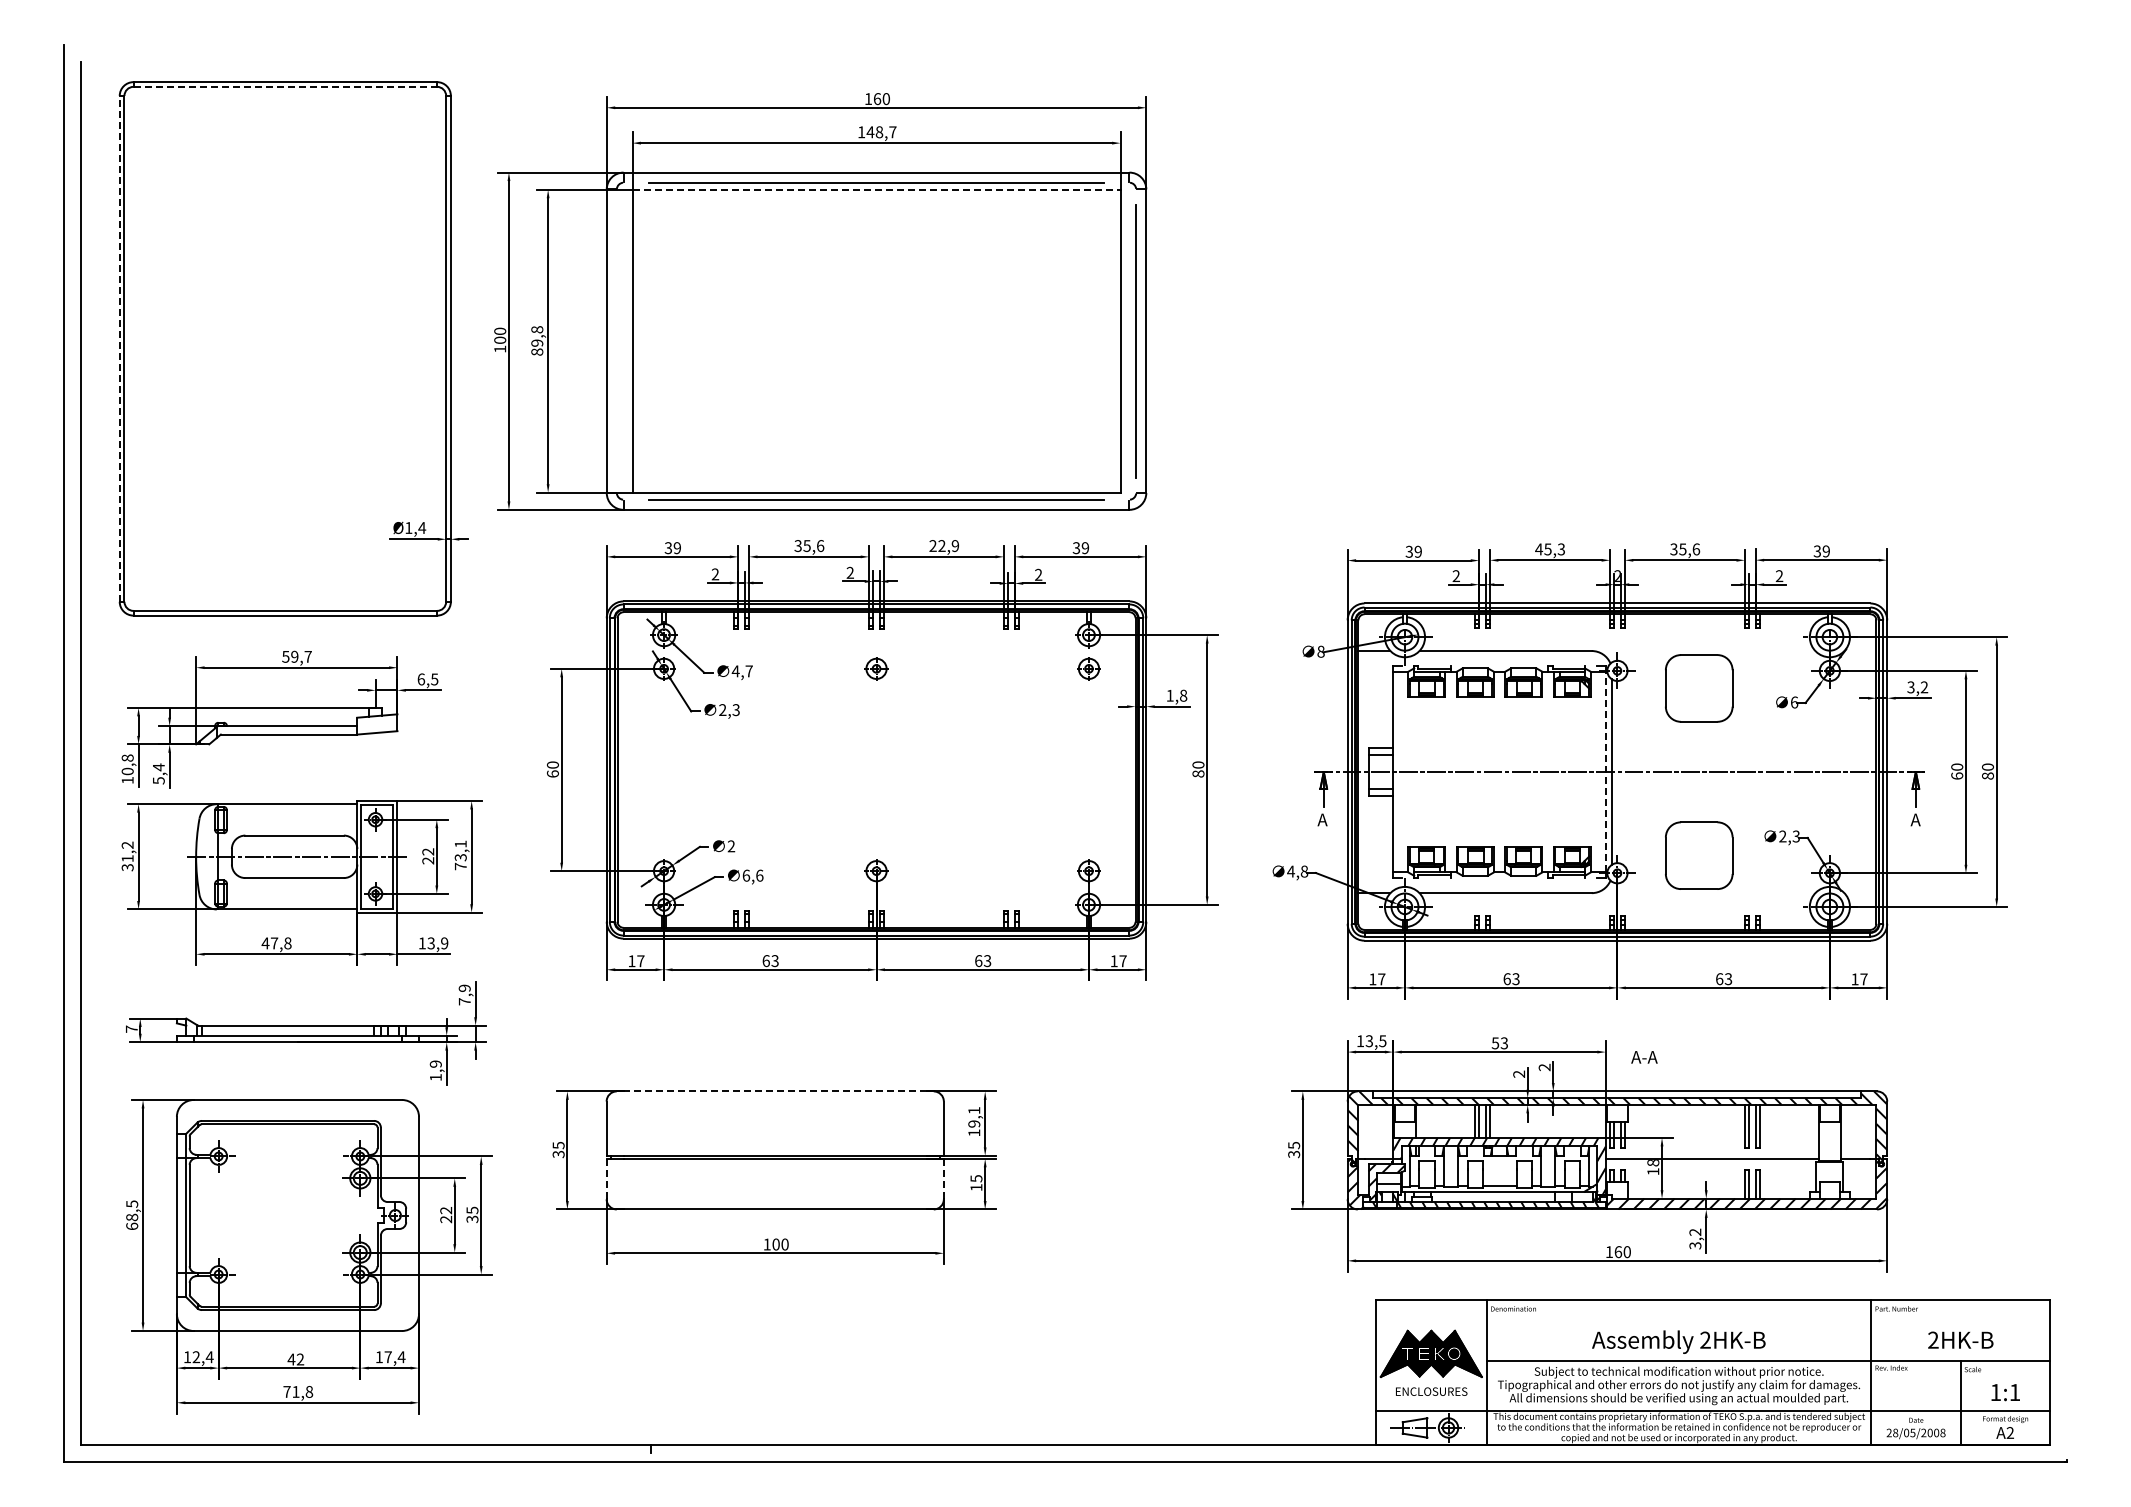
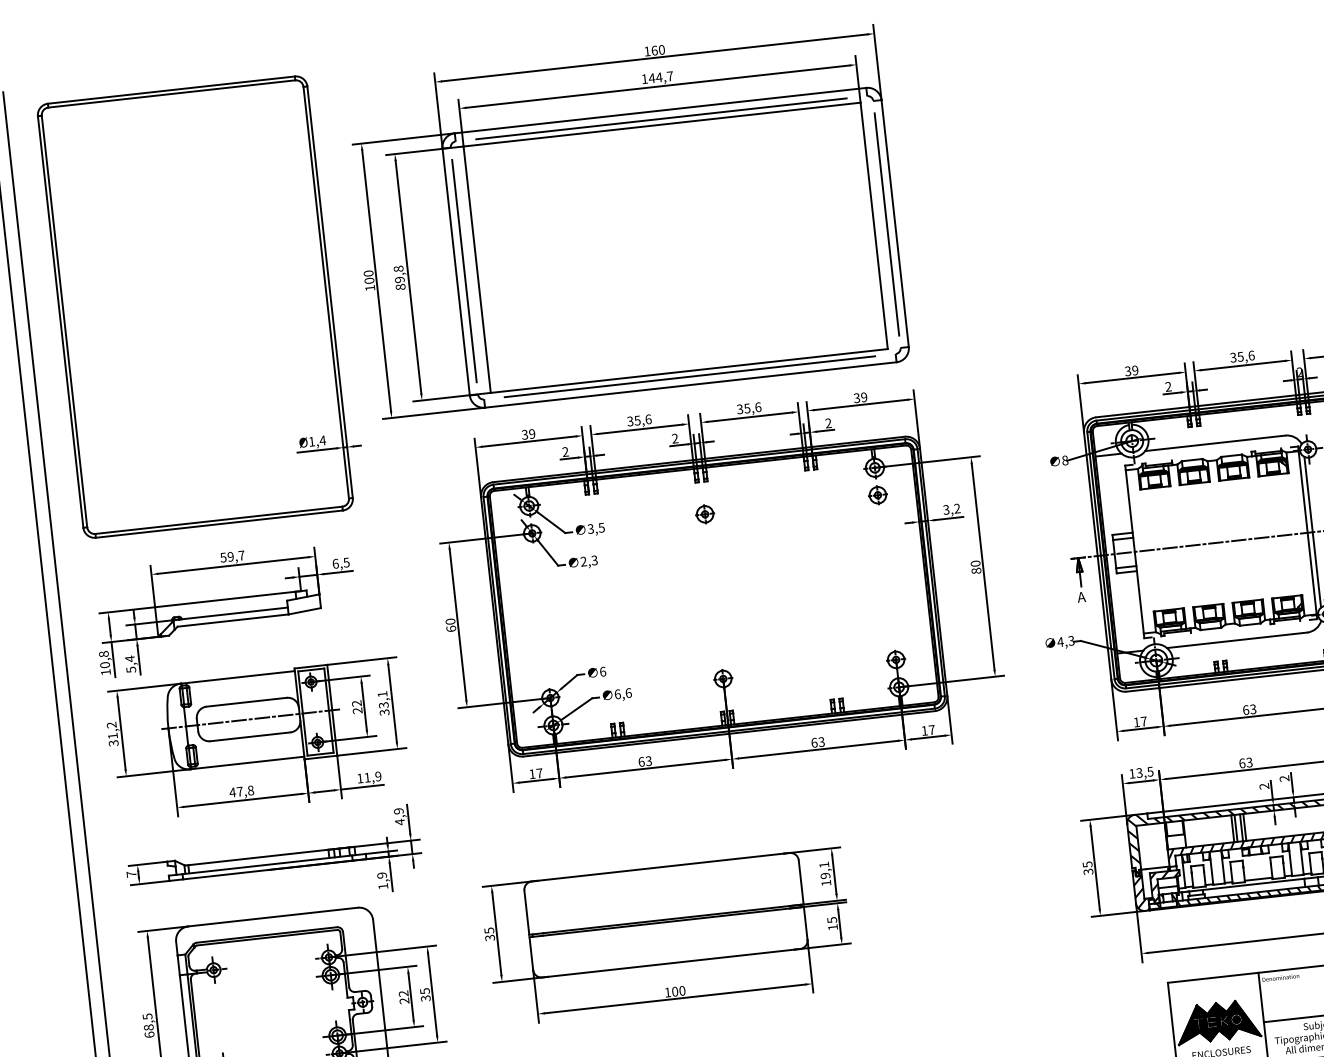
line: (285, 86) -> (171, 93), dashed -> solid
text: (879, 132) -> (659, 77), 148,7 -> 144,7
line: (876, 189) -> (662, 124), dashed -> solid
line: (616, 340) -> (464, 270), added
line: (119, 348) -> (60, 321), dashed -> solid
text: (944, 546) -> (749, 408), 22,9 -> 35,6
text: (1550, 549) -> (1242, 356), 45,3 -> 35,6
text: (741, 671) -> (595, 528), 4,7 -> 3,5
text: (1176, 695) -> (951, 509), 1,8 -> 3,2
line: (1605, 771) -> (1307, 532), dashed -> solid
text: (731, 846) -> (603, 671), 2 -> 6
text: (460, 866) -> (384, 712), 73,1 -> 33,1
text: (1304, 871) -> (1071, 640), 4,8 -> 4,3
text: (430, 943) -> (366, 777), 13,9 -> 11,9
text: (464, 1001) -> (399, 821), 7,9 -> 4,9
text: (1495, 1043) -> (1242, 763), 53 -> 63
line: (775, 1091) -> (660, 867), dashed -> solid
line: (943, 1178) -> (805, 922), dashed -> solid
line: (606, 1179) -> (531, 954), dashed -> solid

